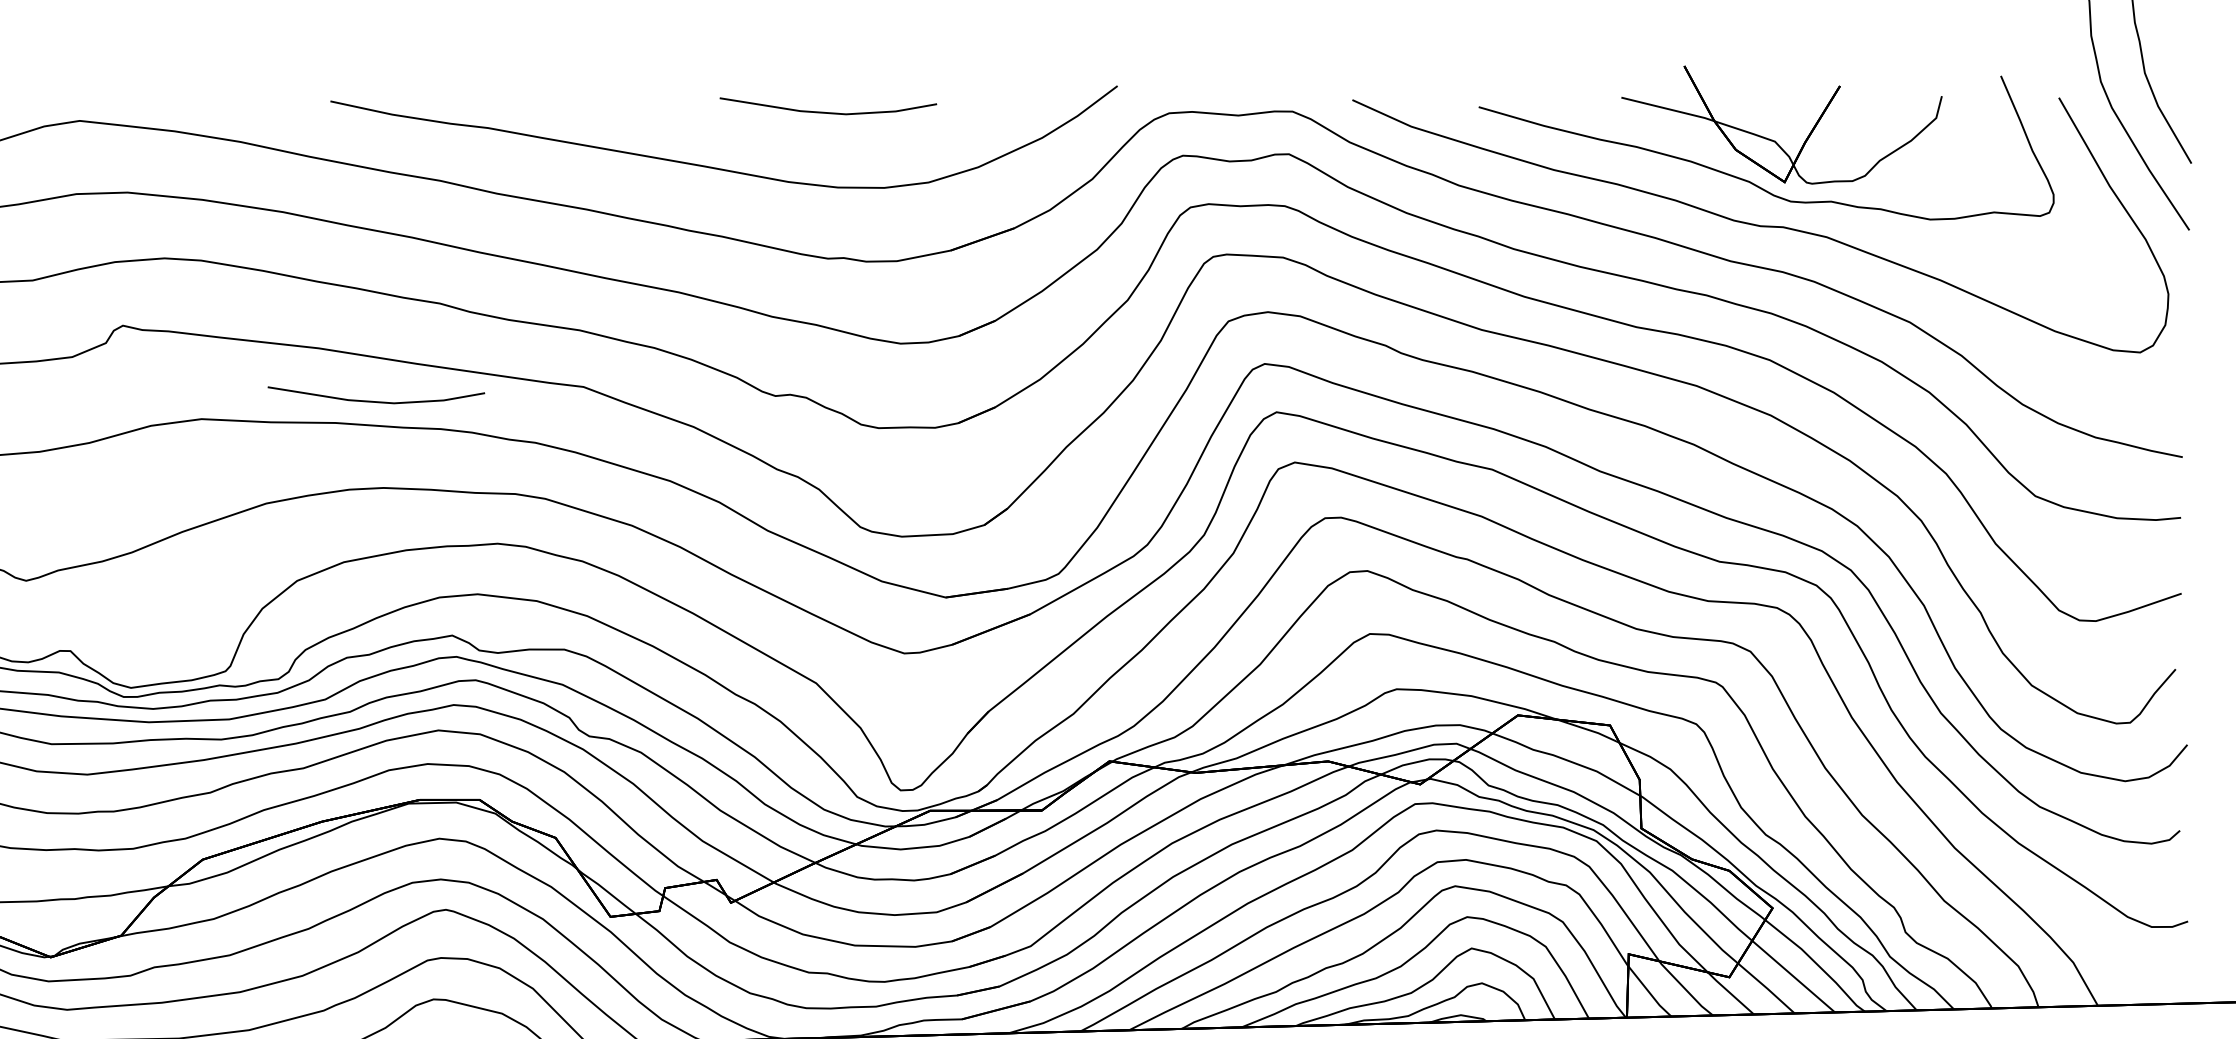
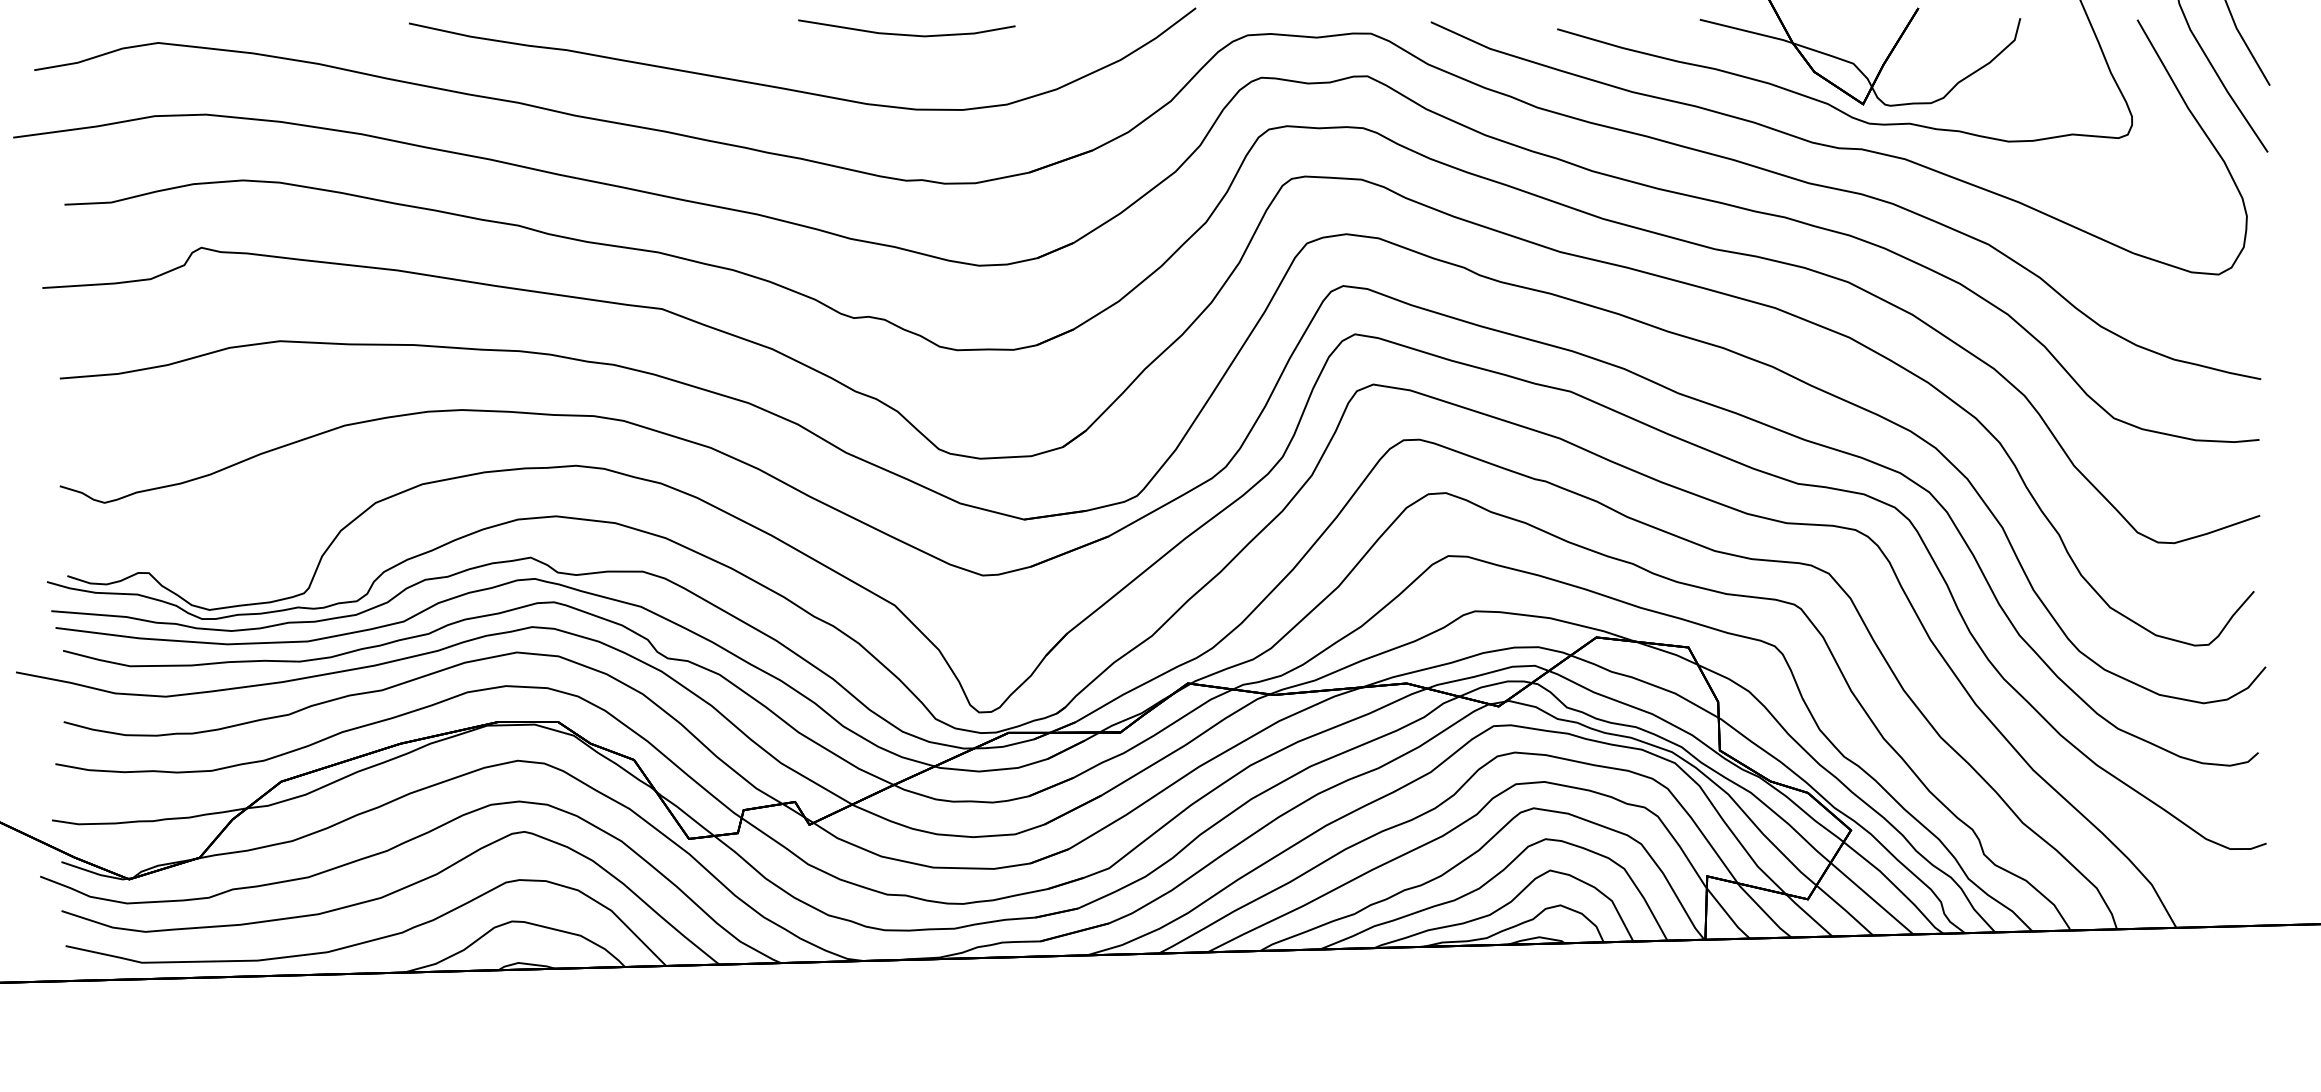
line: (376, 401) -> (454, 323), removed

